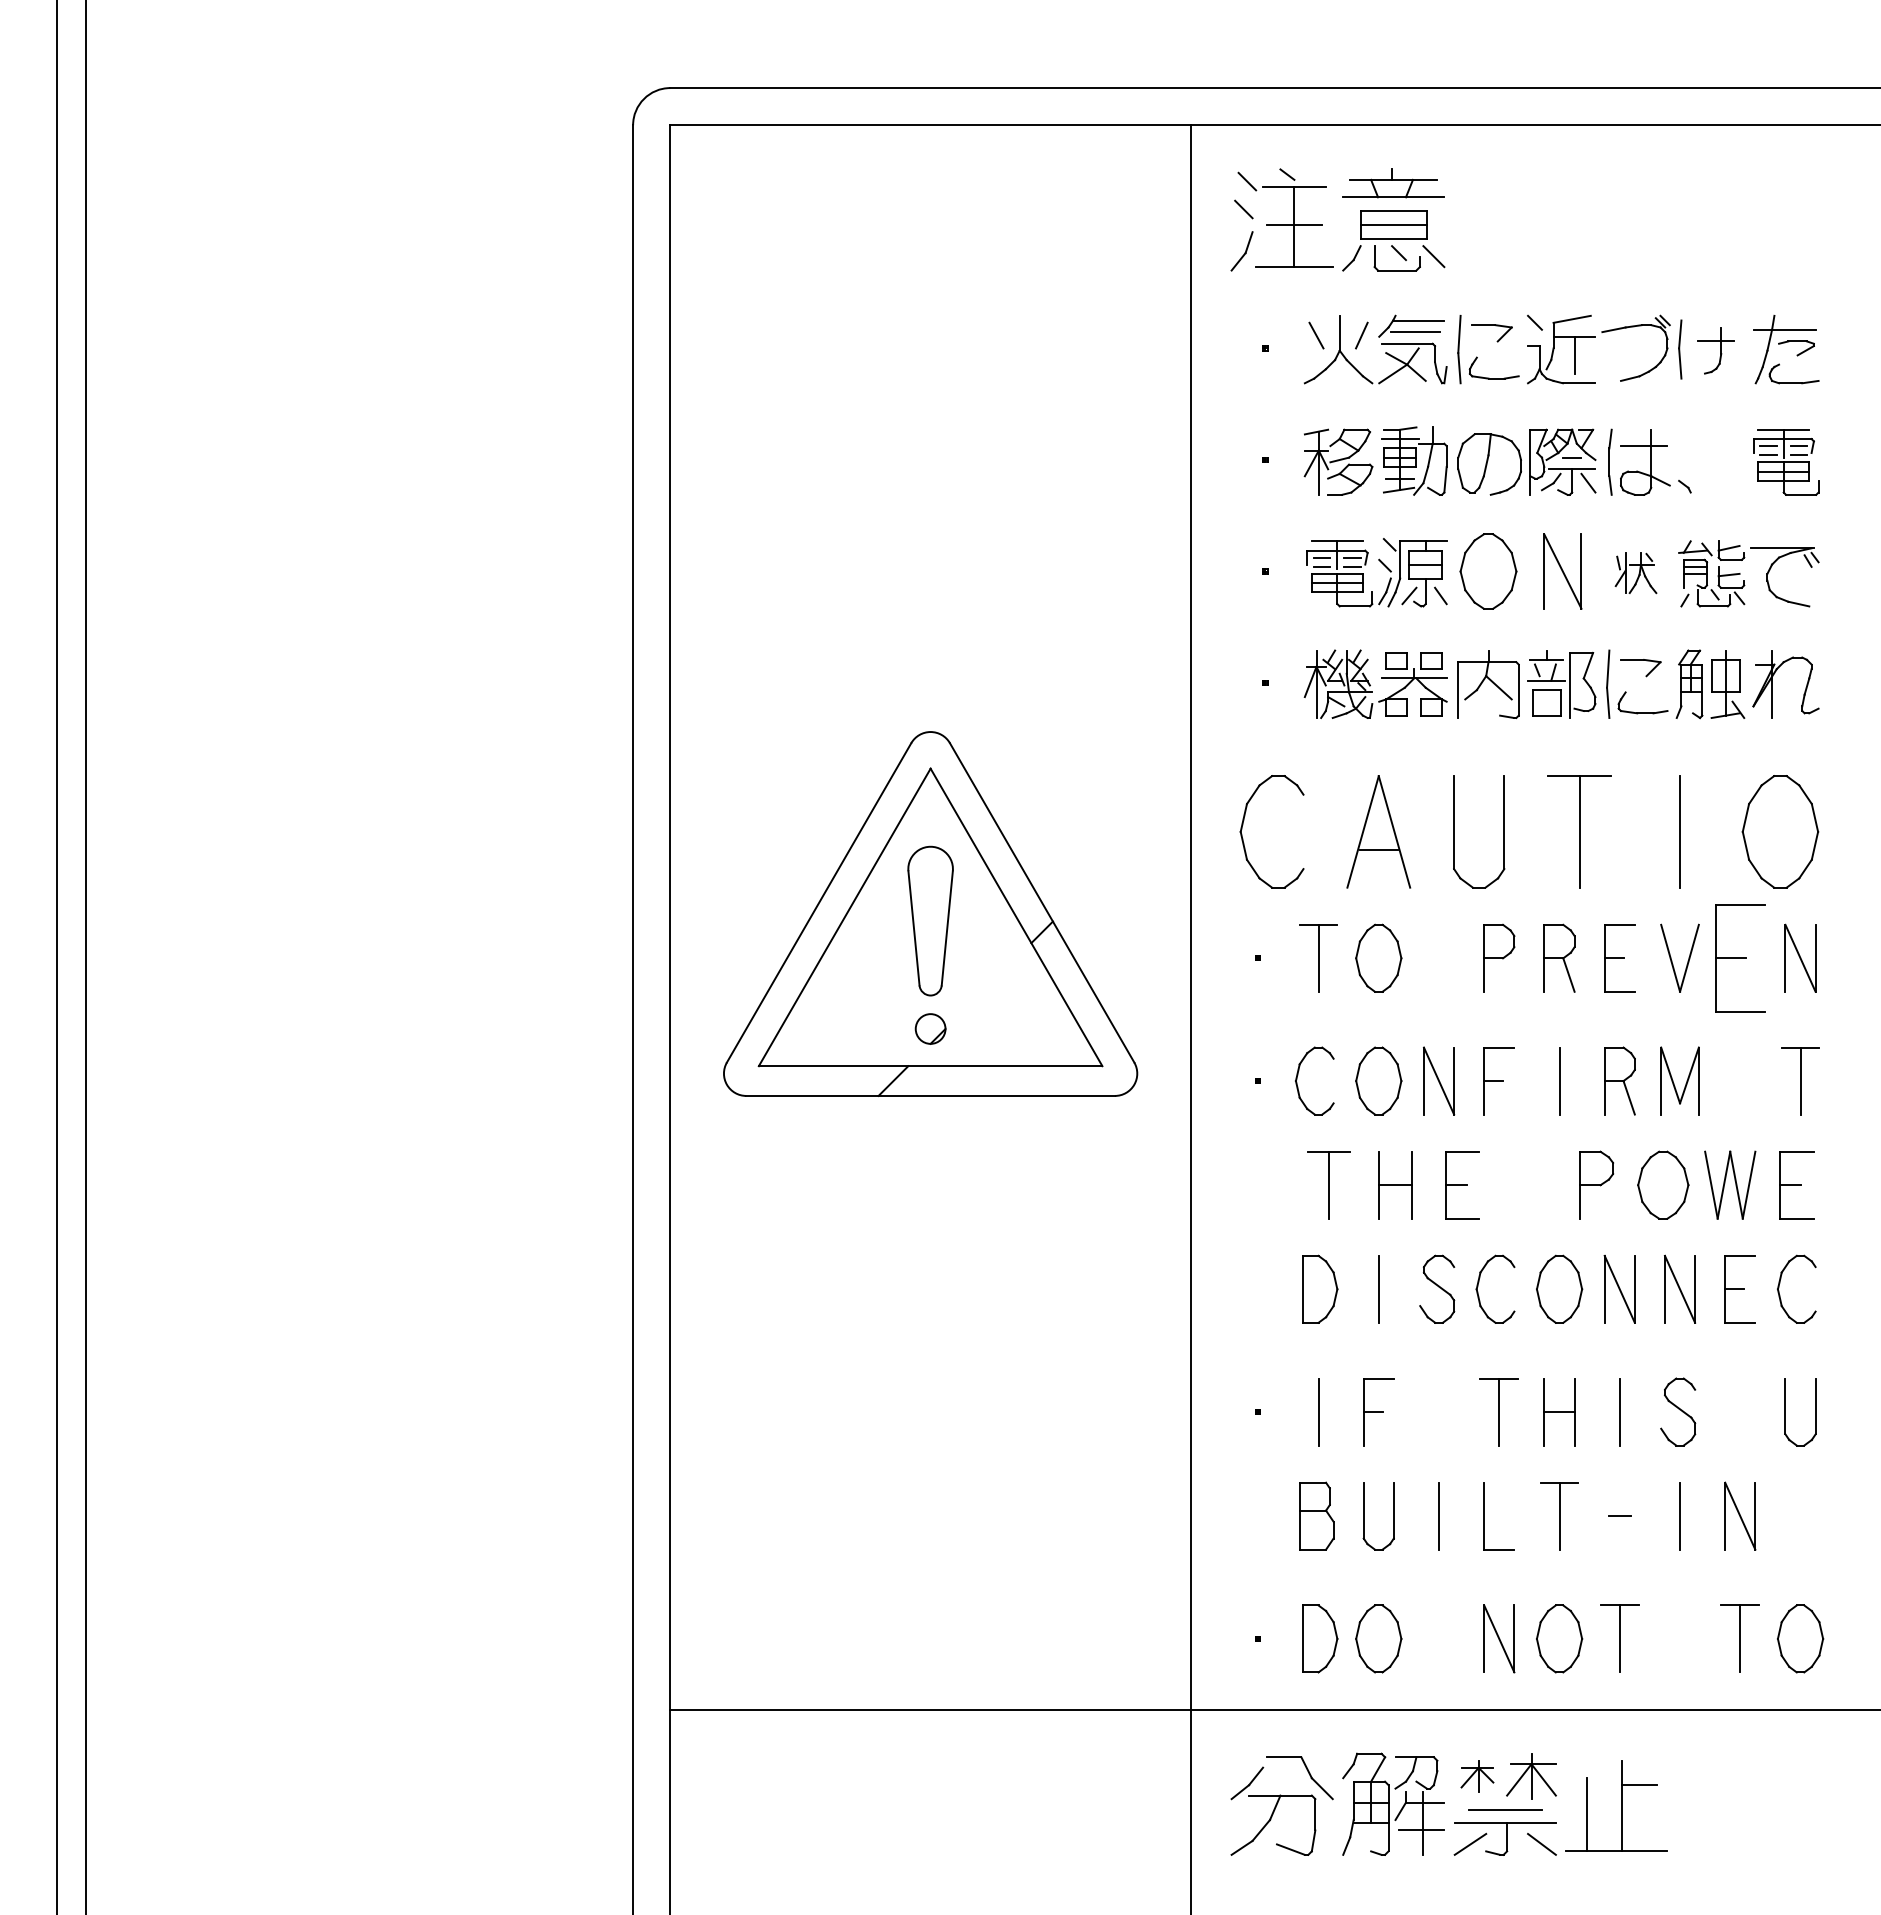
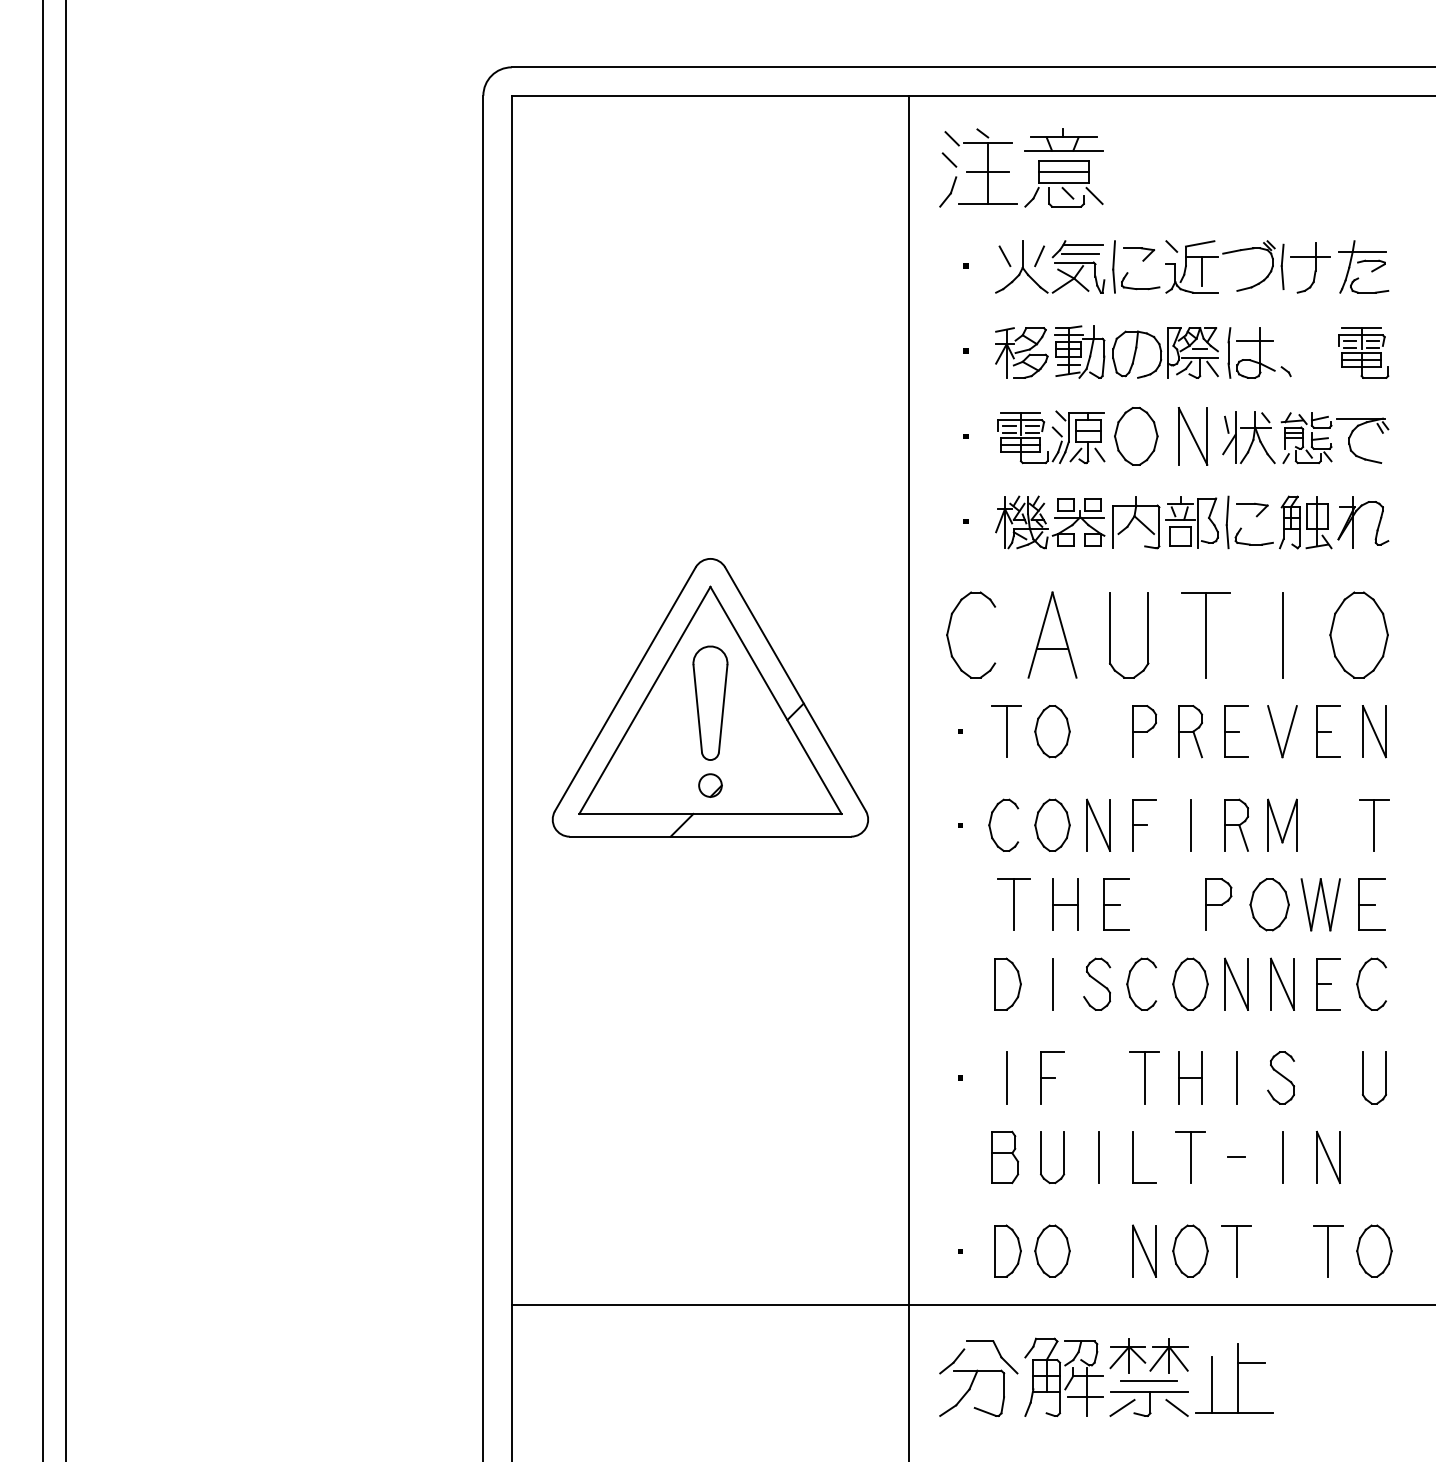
part: (1716, 350) -> (1310, 267), size x1.43
part: (1635, 572) -> (1248, 437), size x1.67
part: (1739, 958) -> (1327, 731), size x0.62
part: (1477, 1776) -> (1127, 1356), size x1.43

